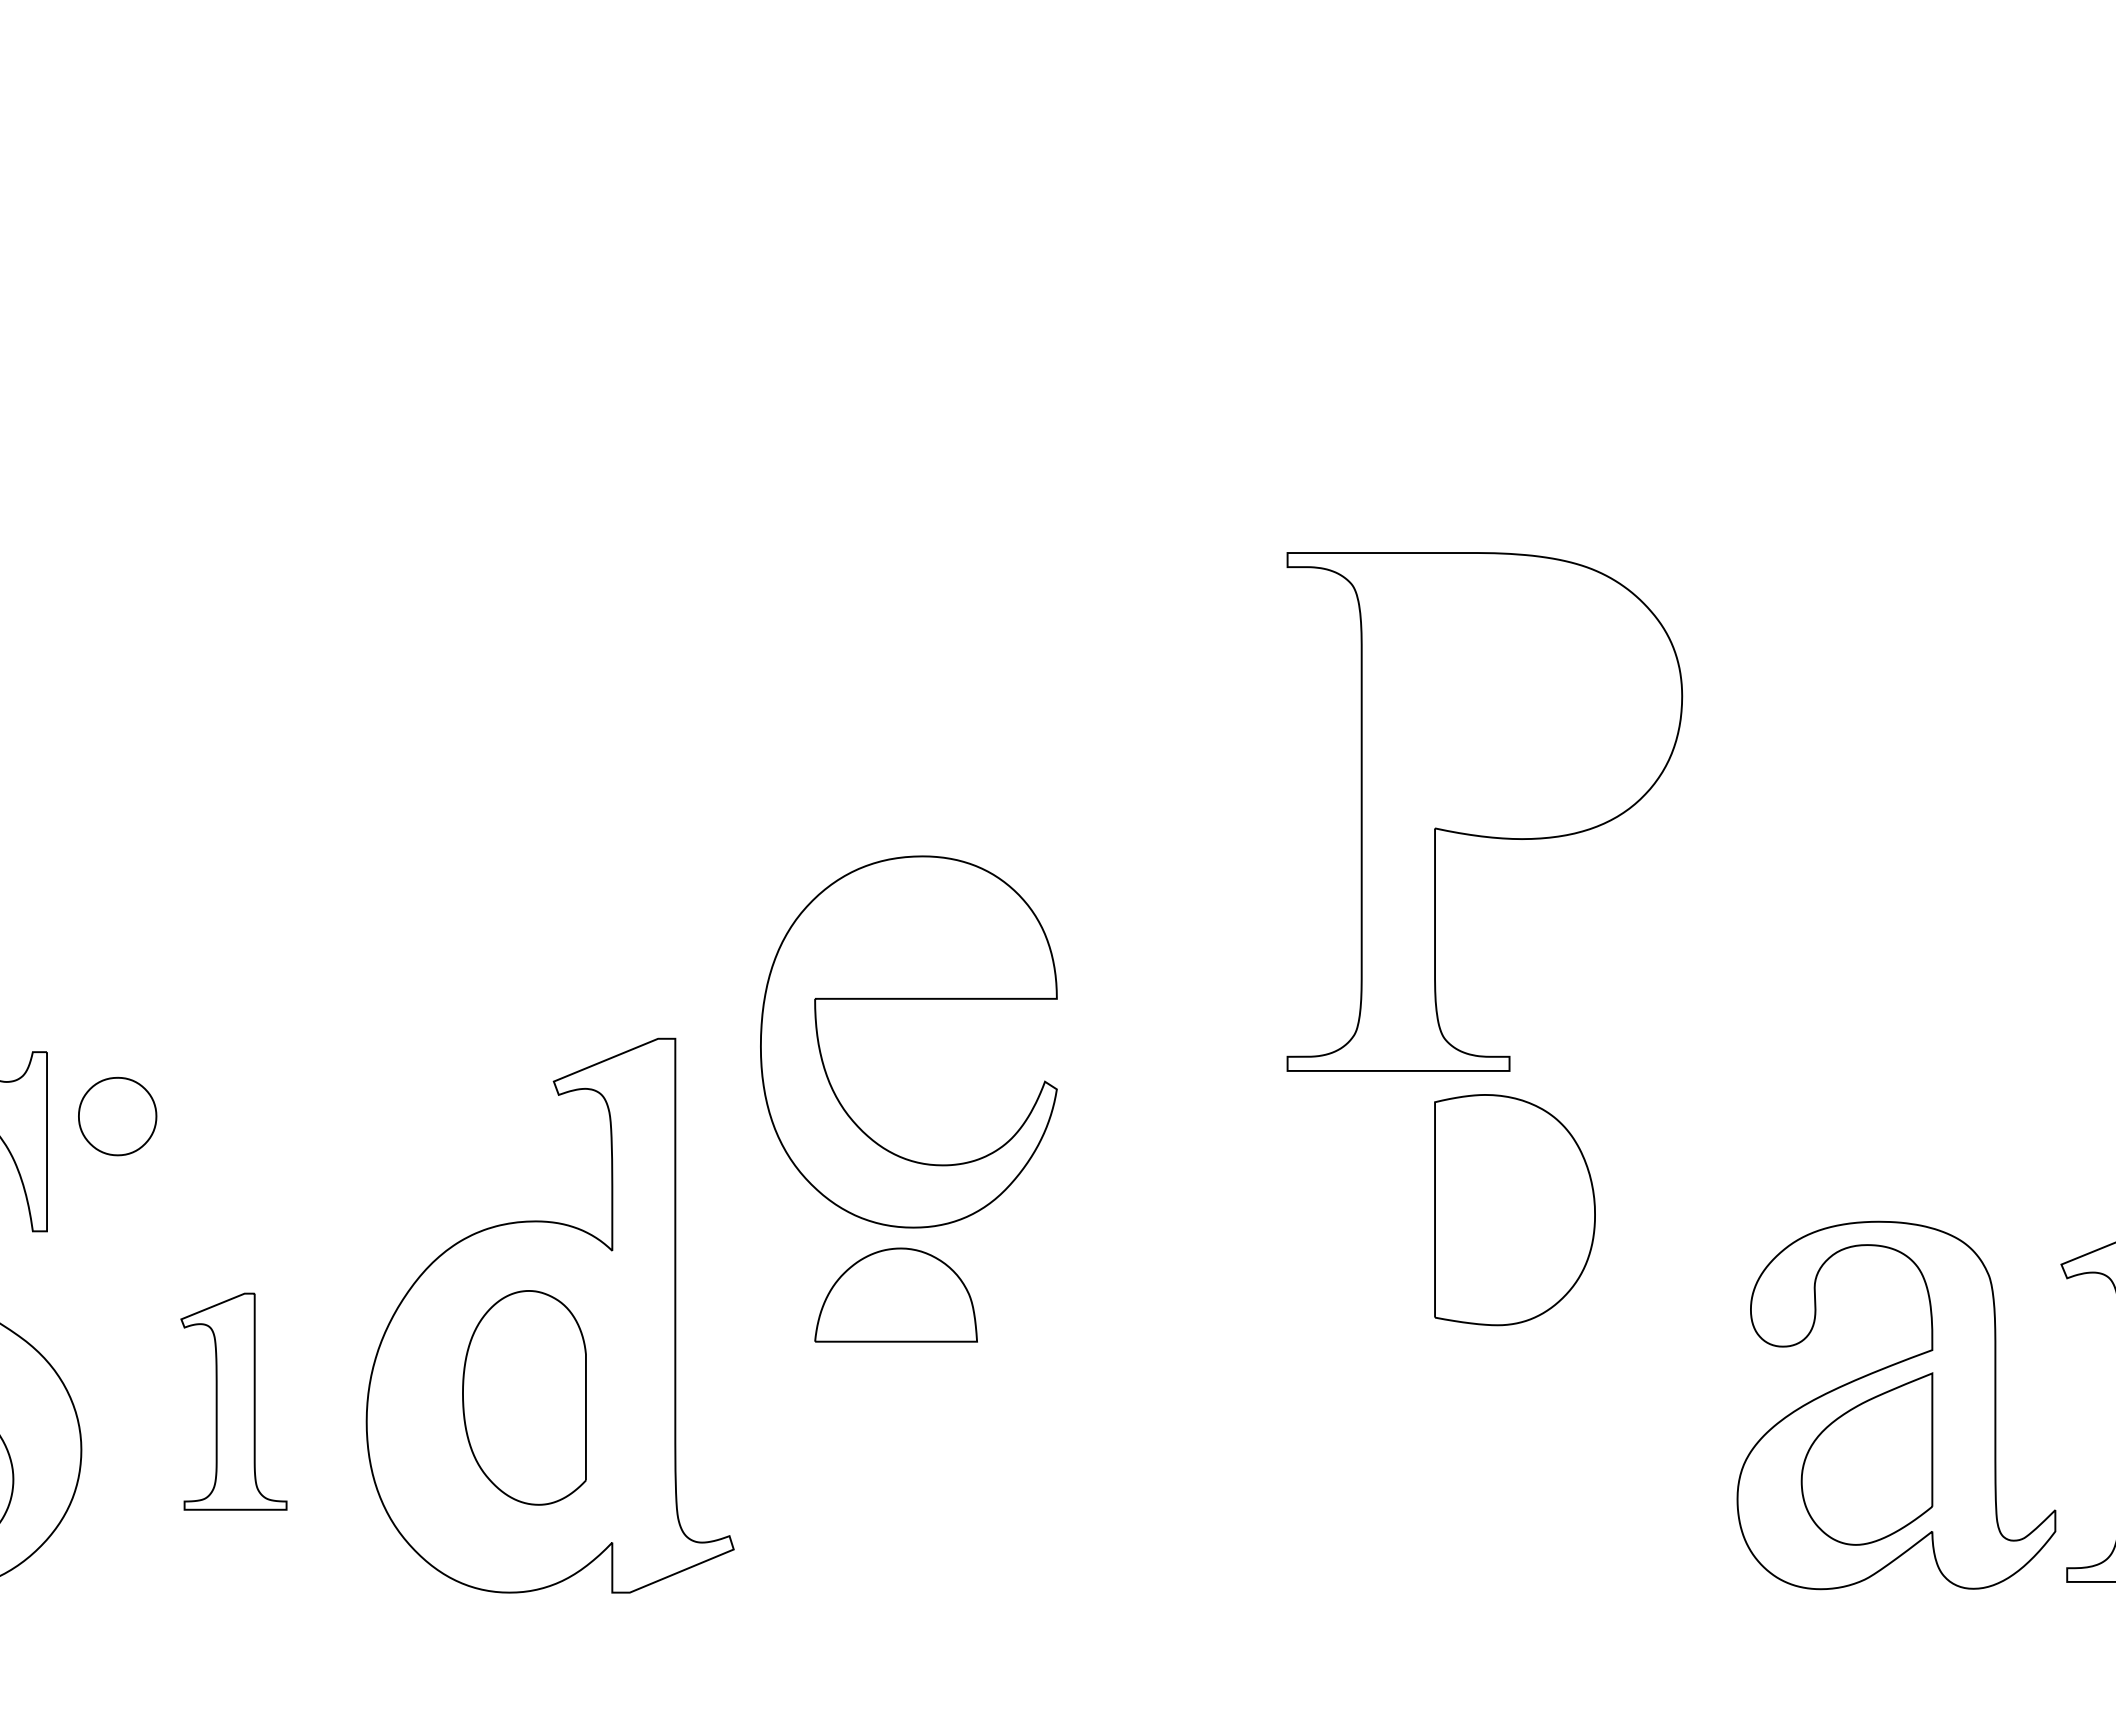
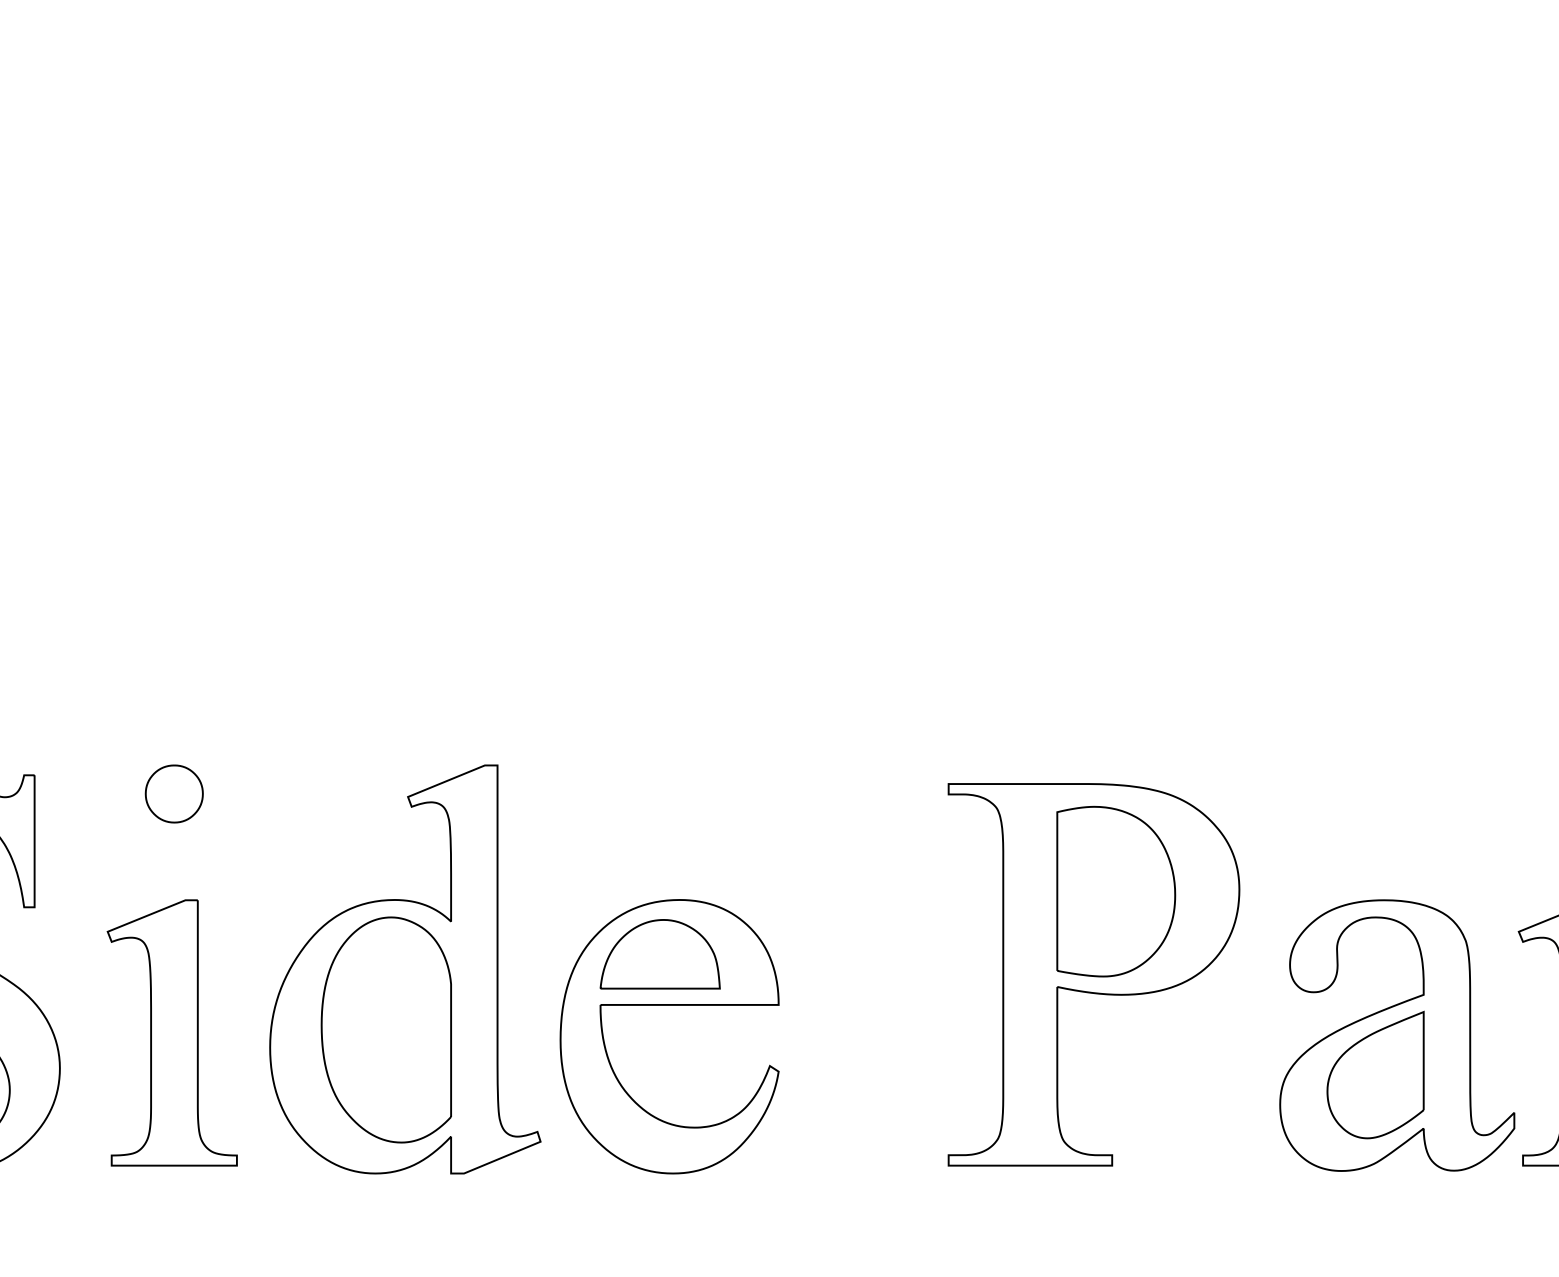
part: (1484, 811) -> (1093, 974), moved
part: (908, 999) -> (669, 1005), moved
part: (117, 1116) -> (174, 793), moved
part: (524, 1397) -> (386, 1029), size x1.43
part: (233, 1401) -> (172, 1032), size x1.67

